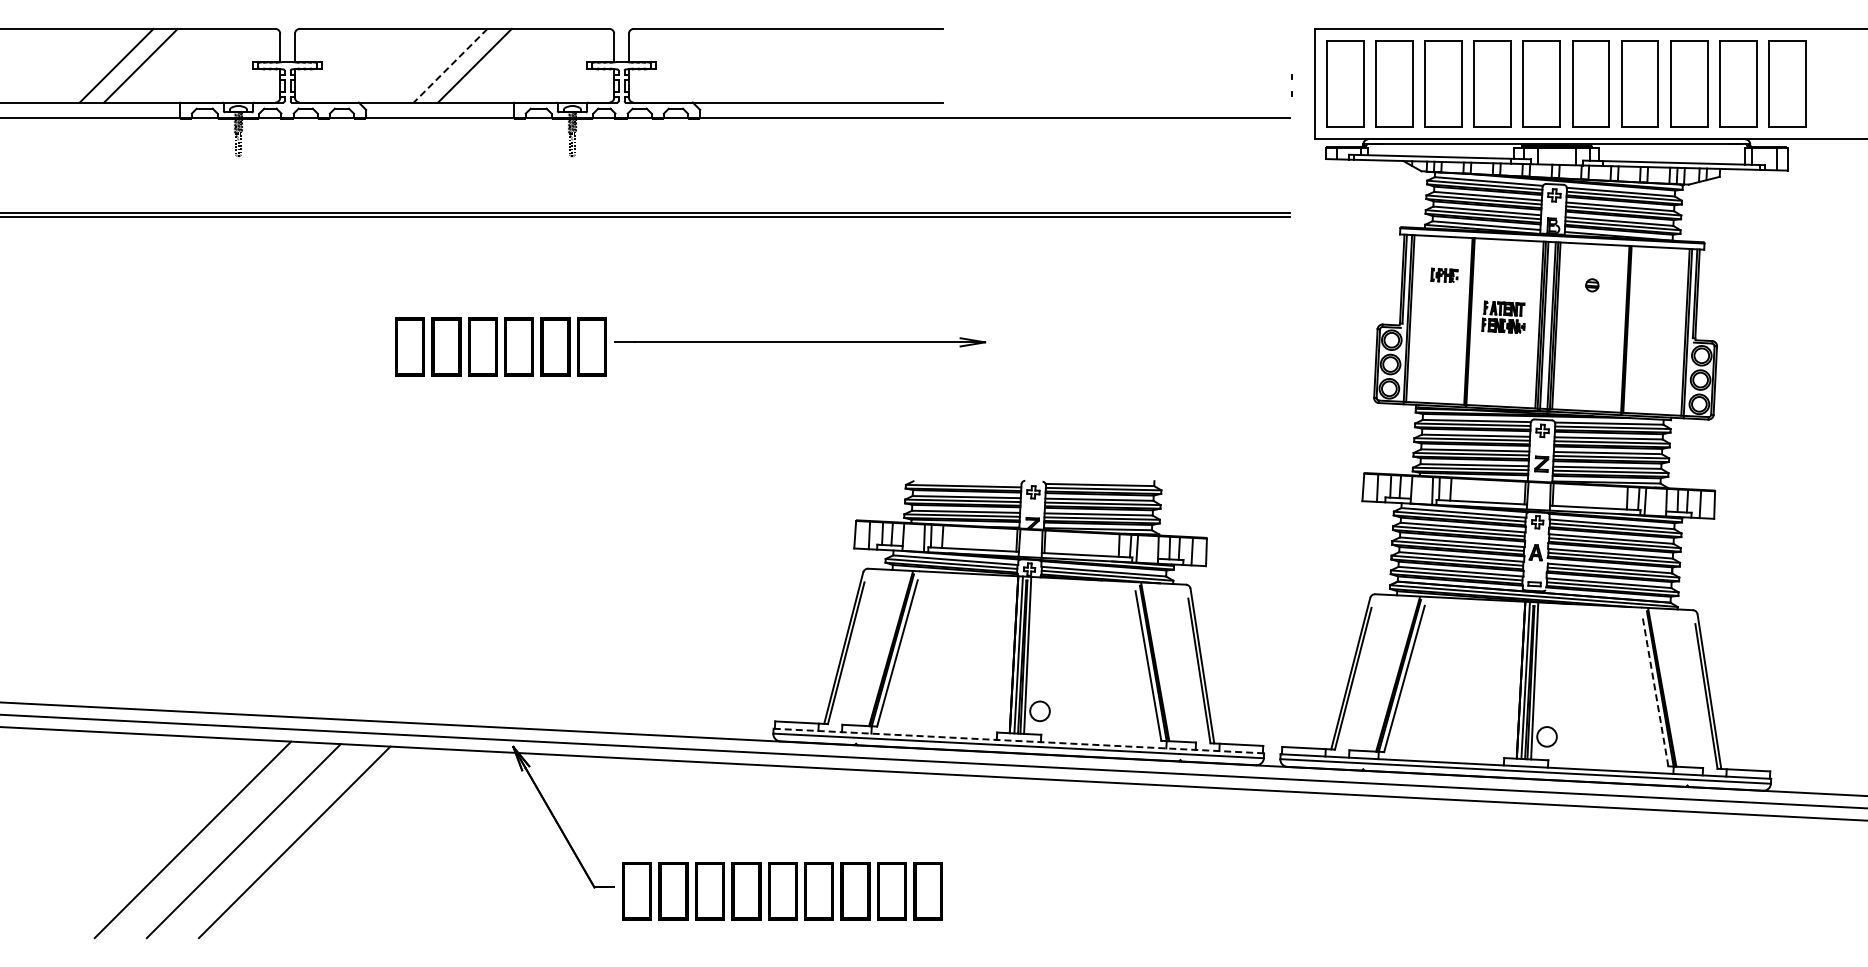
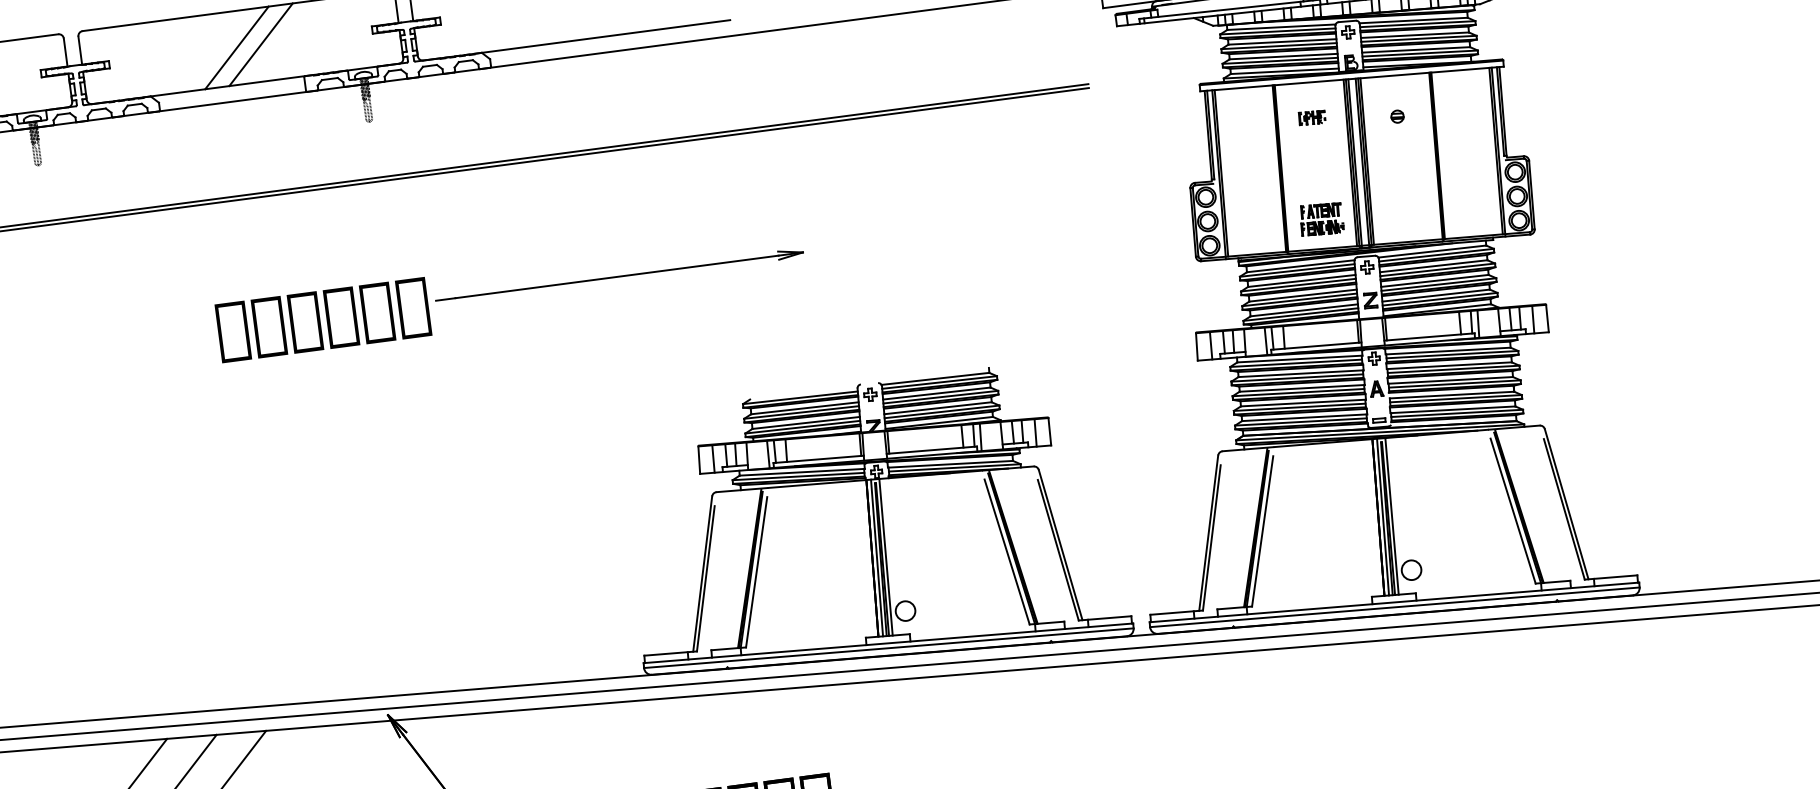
line: (450, 66) -> (236, 48), dashed -> solid
part: (1444, 274) -> (1312, 116), moved
part: (1503, 316) -> (1321, 218), moved
line: (1655, 691) -> (1513, 511), dashed -> solid
line: (1018, 741) -> (888, 643), dashed -> solid

